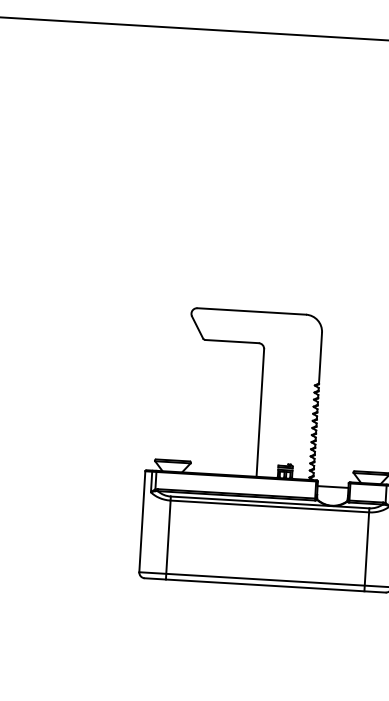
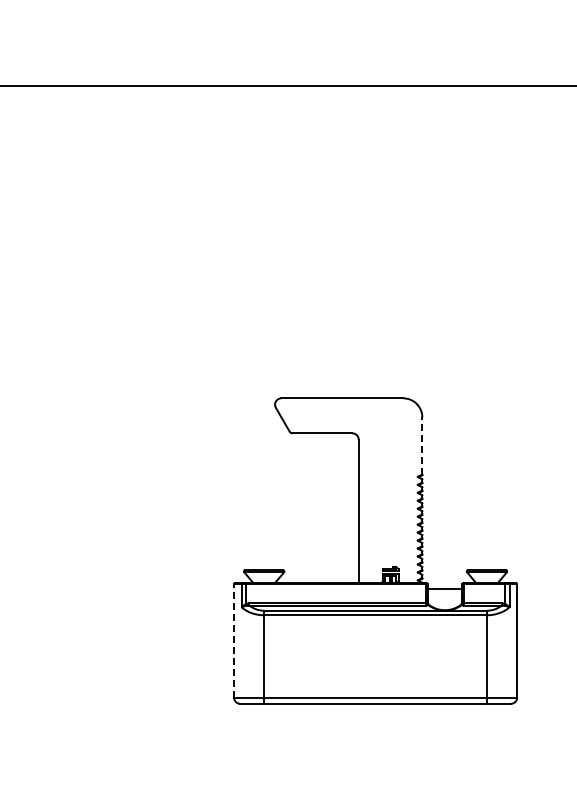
line: (320, 358) -> (422, 446), solid -> dashed
line: (141, 521) -> (233, 640), solid -> dashed

